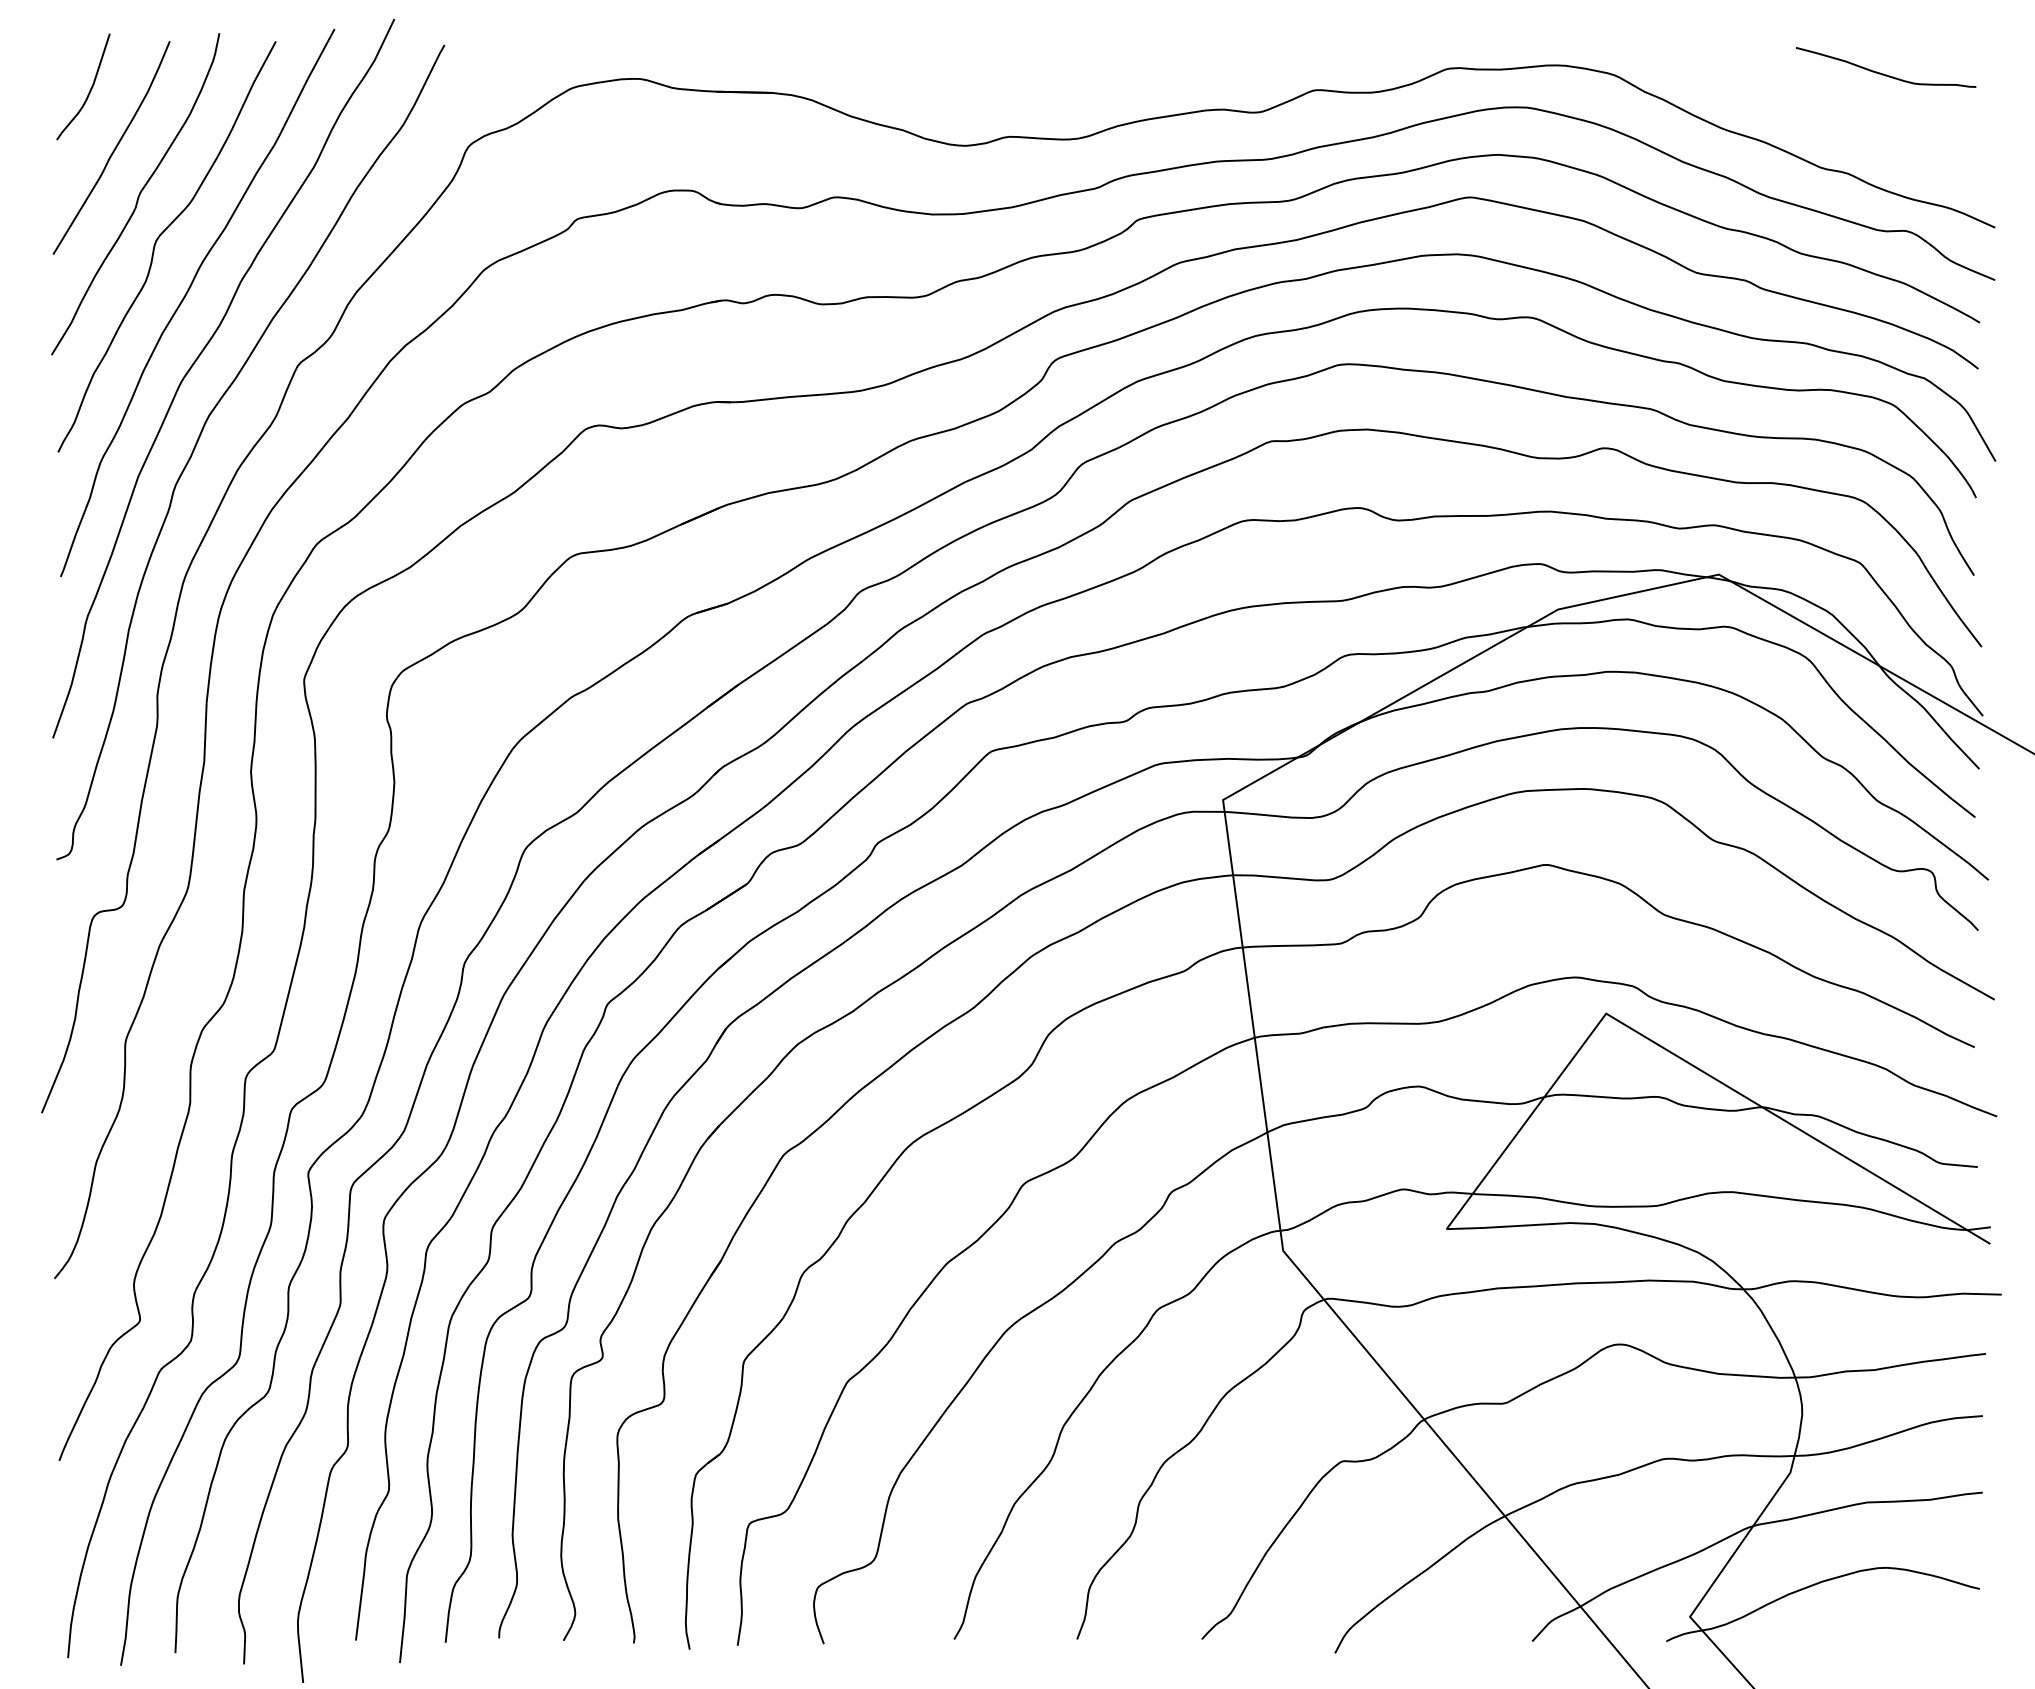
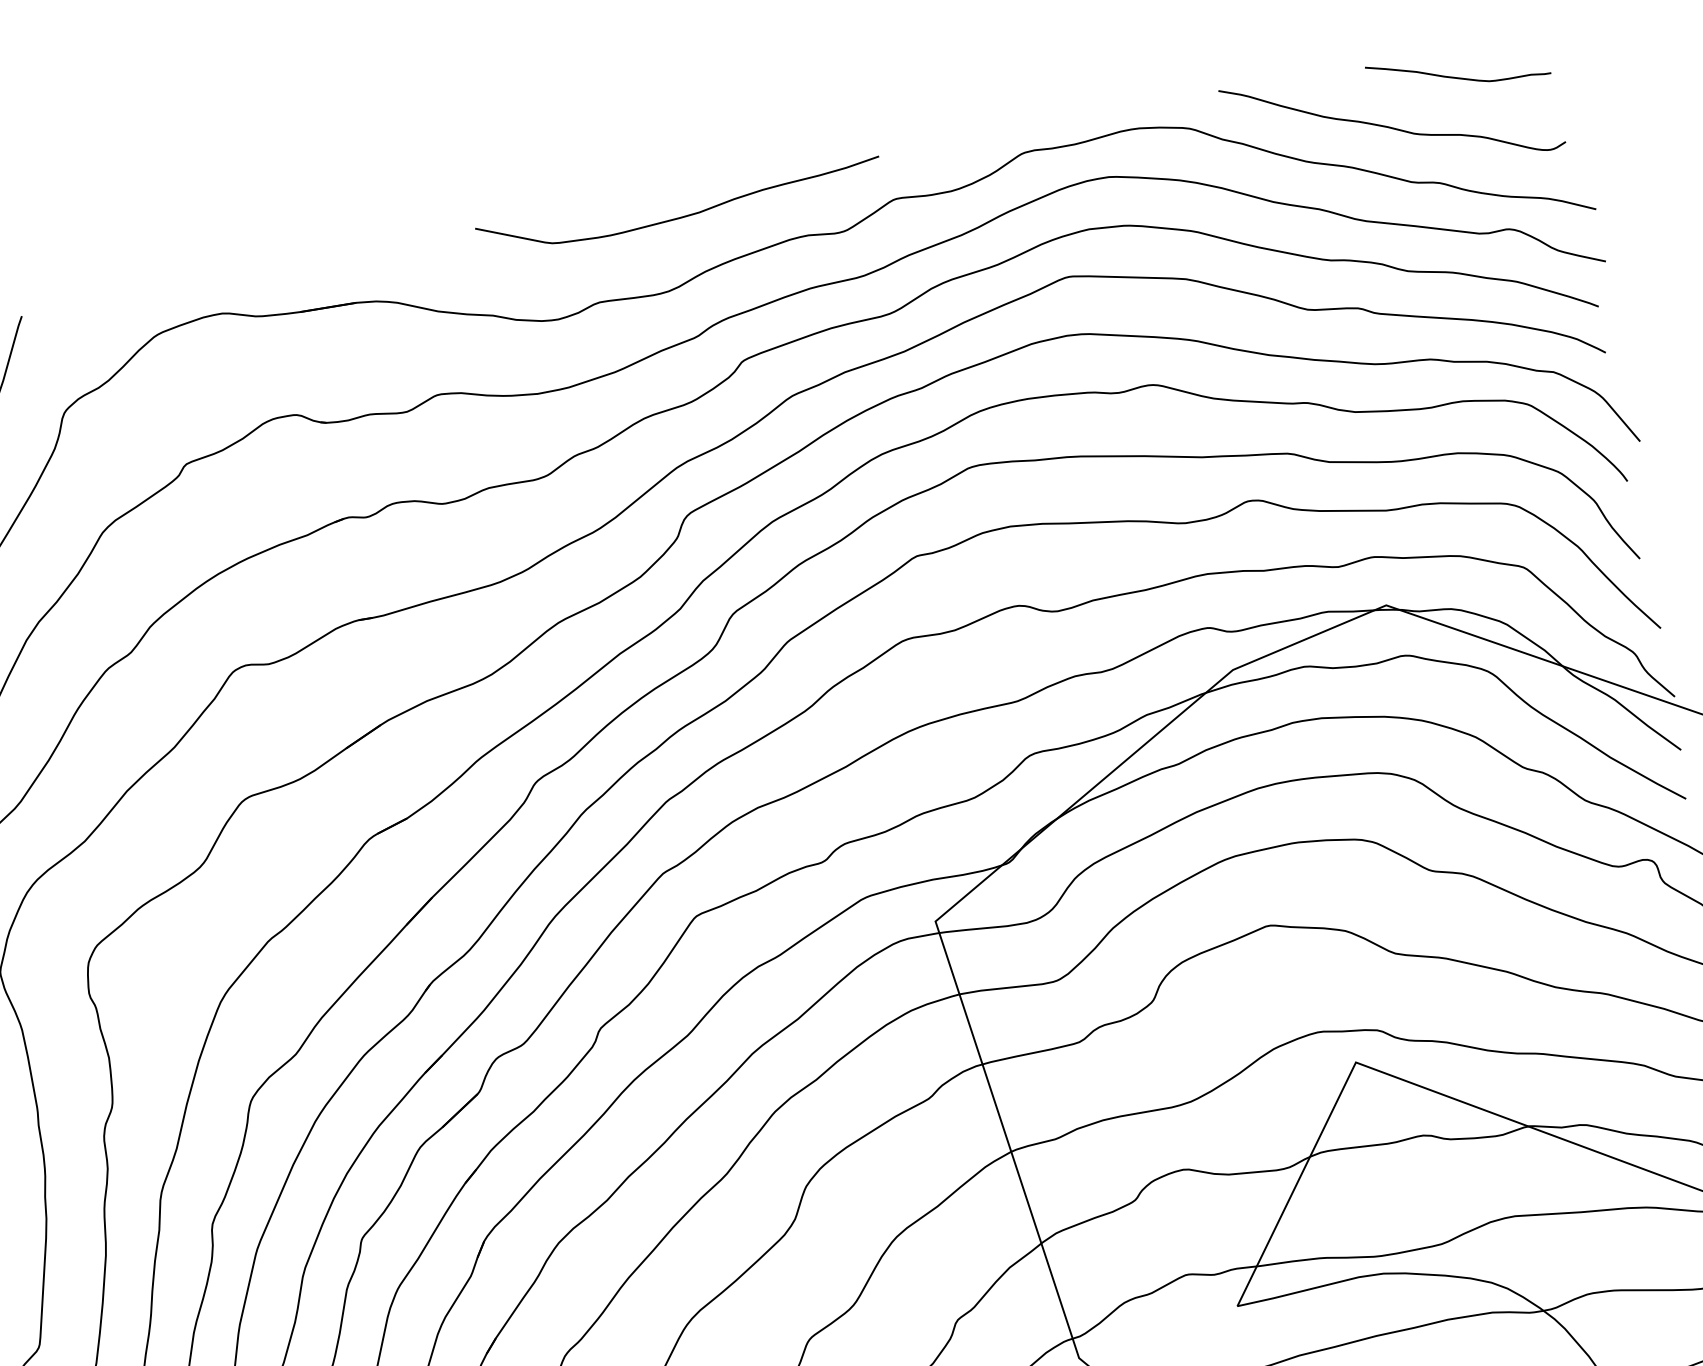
curve: (1108, 67) -> (685, 215), added
curve: (1809, 109) -> (1389, 126), added

